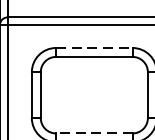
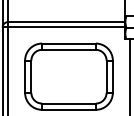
line: (93, 47) -> (68, 43), dashed -> solid
line: (93, 133) -> (68, 103), dashed -> solid

